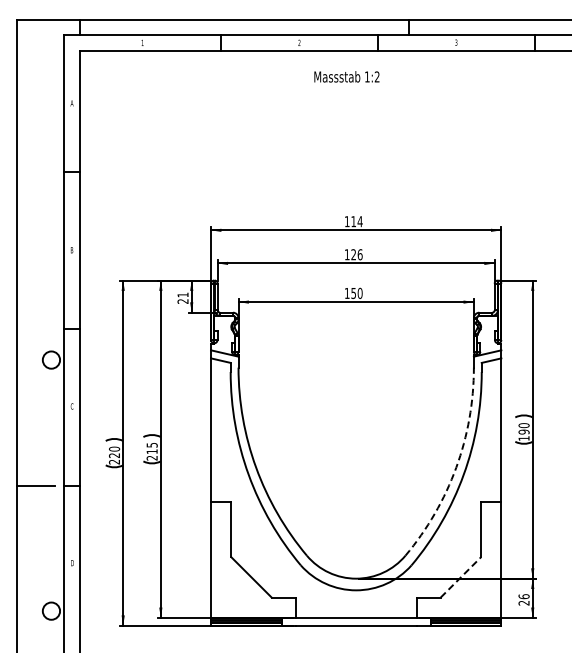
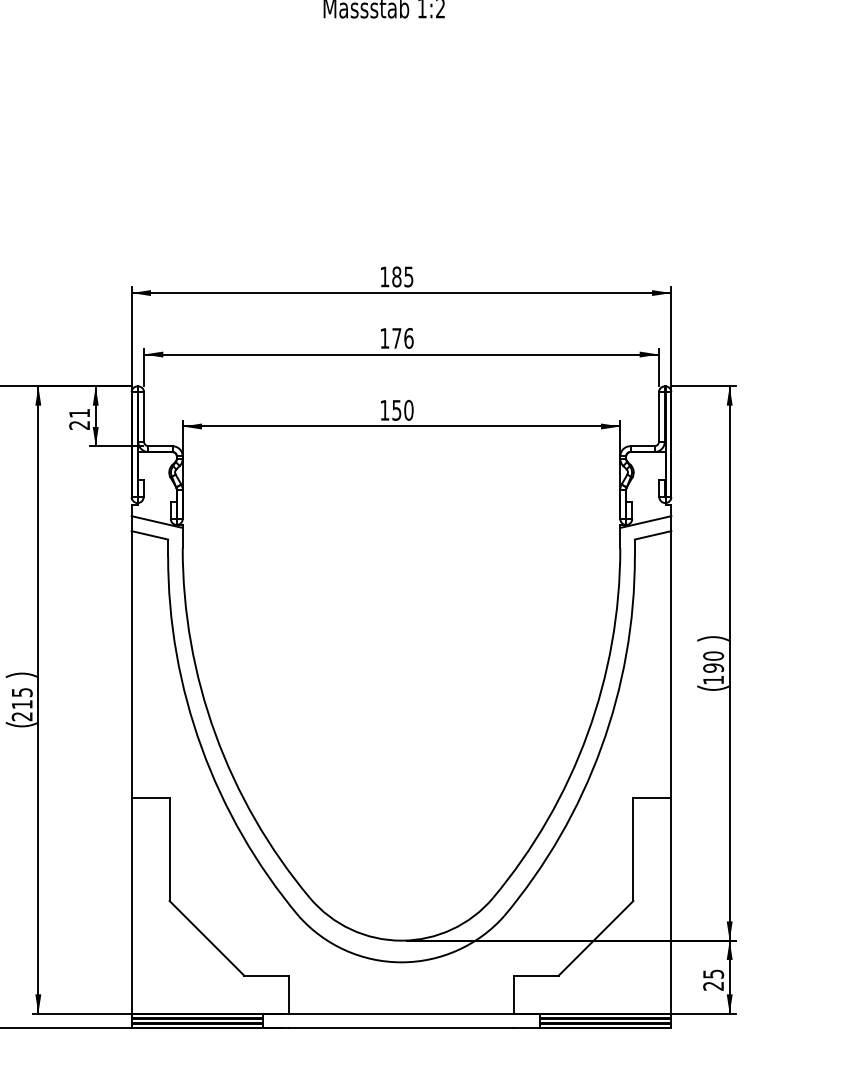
text: (356, 221) -> (402, 276), 114 -> 185
text: (353, 254) -> (396, 338), 126 -> 176
arc: (456, 467) -> (587, 733), dashed -> solid
line: (461, 577) -> (597, 938), dashed -> solid
text: (523, 596) -> (712, 973), 26 -> 25

